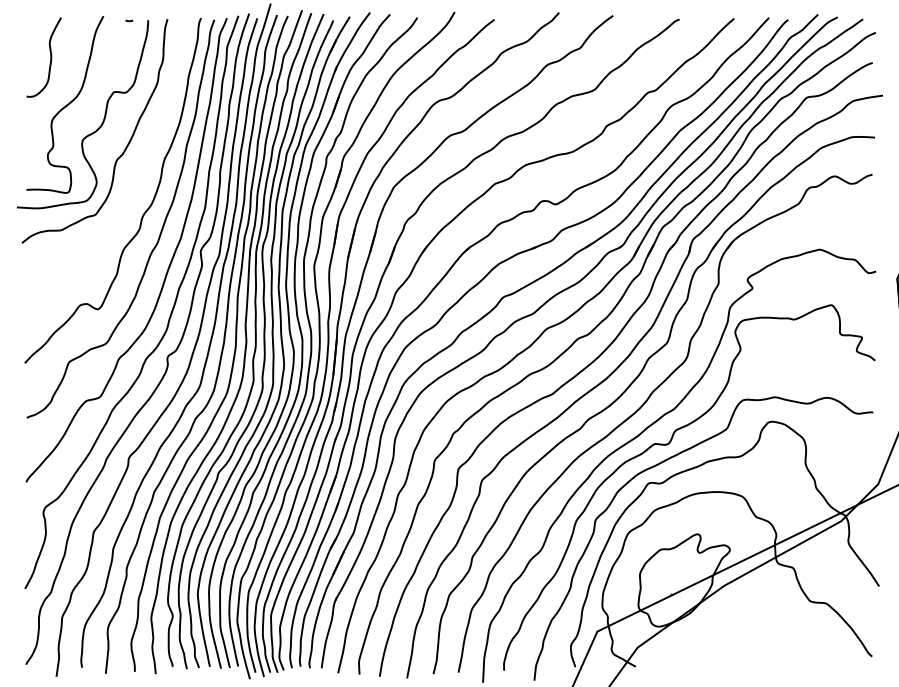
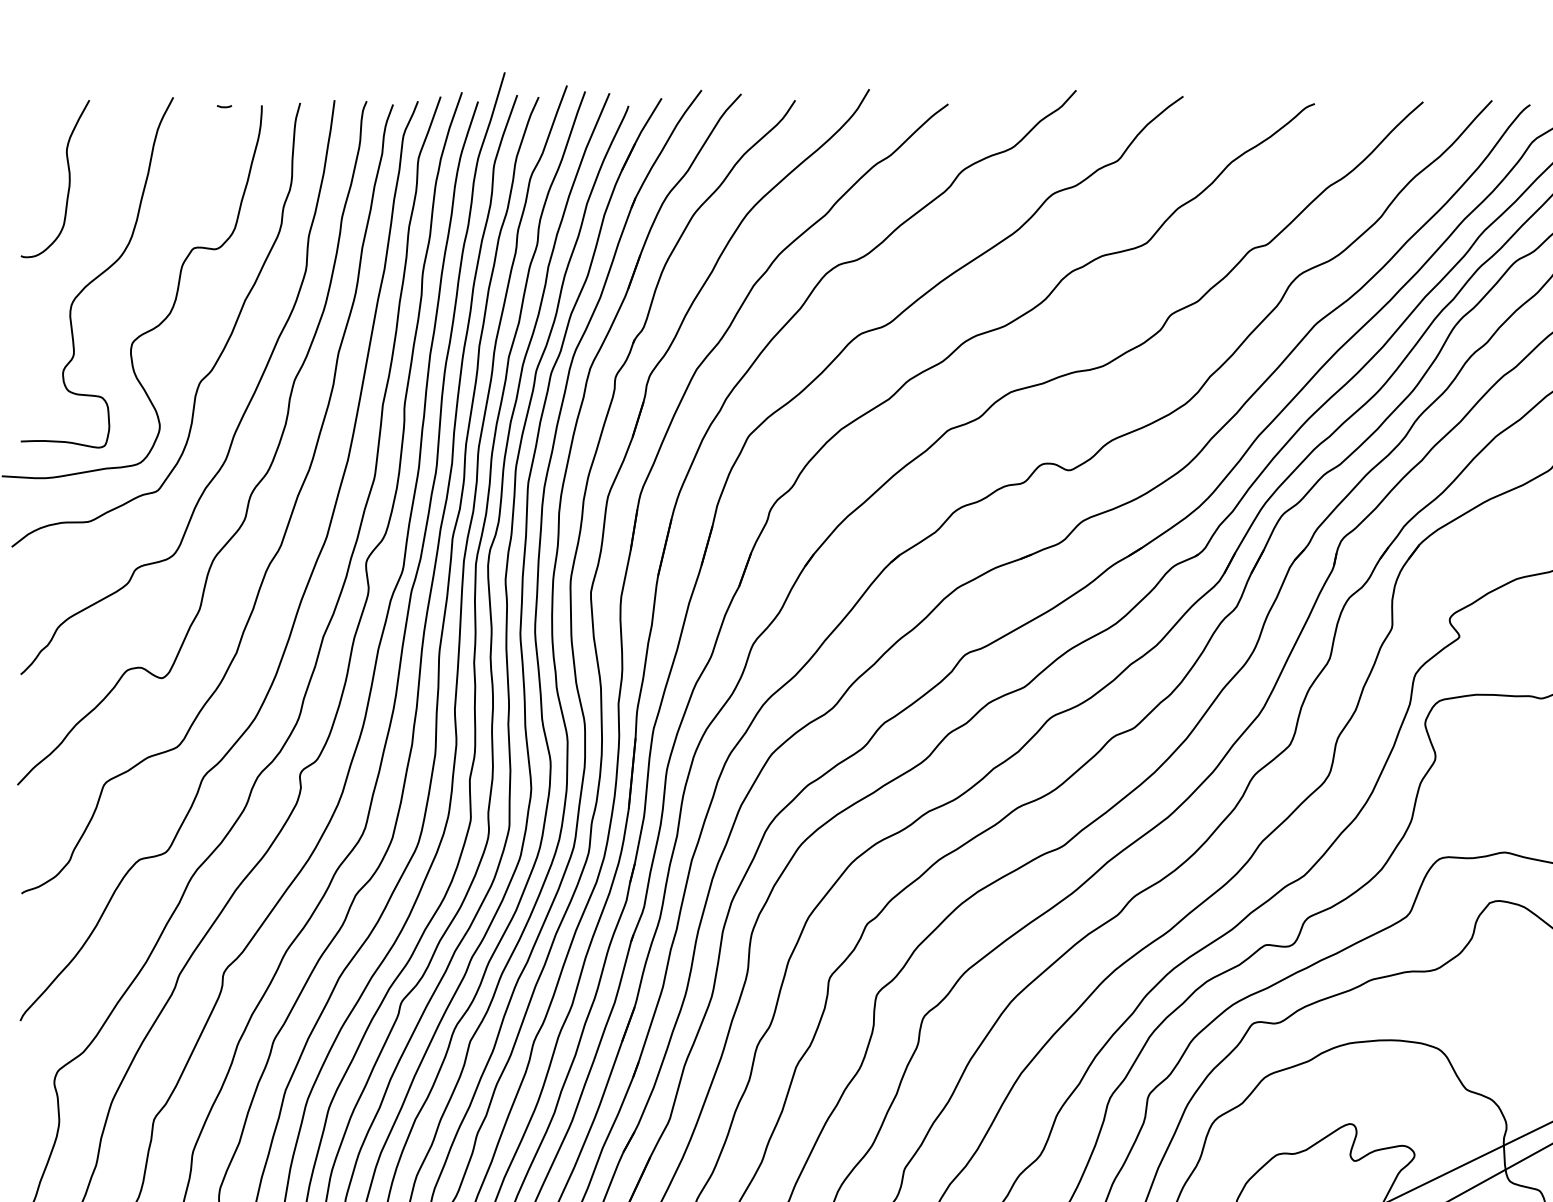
curve: (137, 176) -> (240, 415), added

